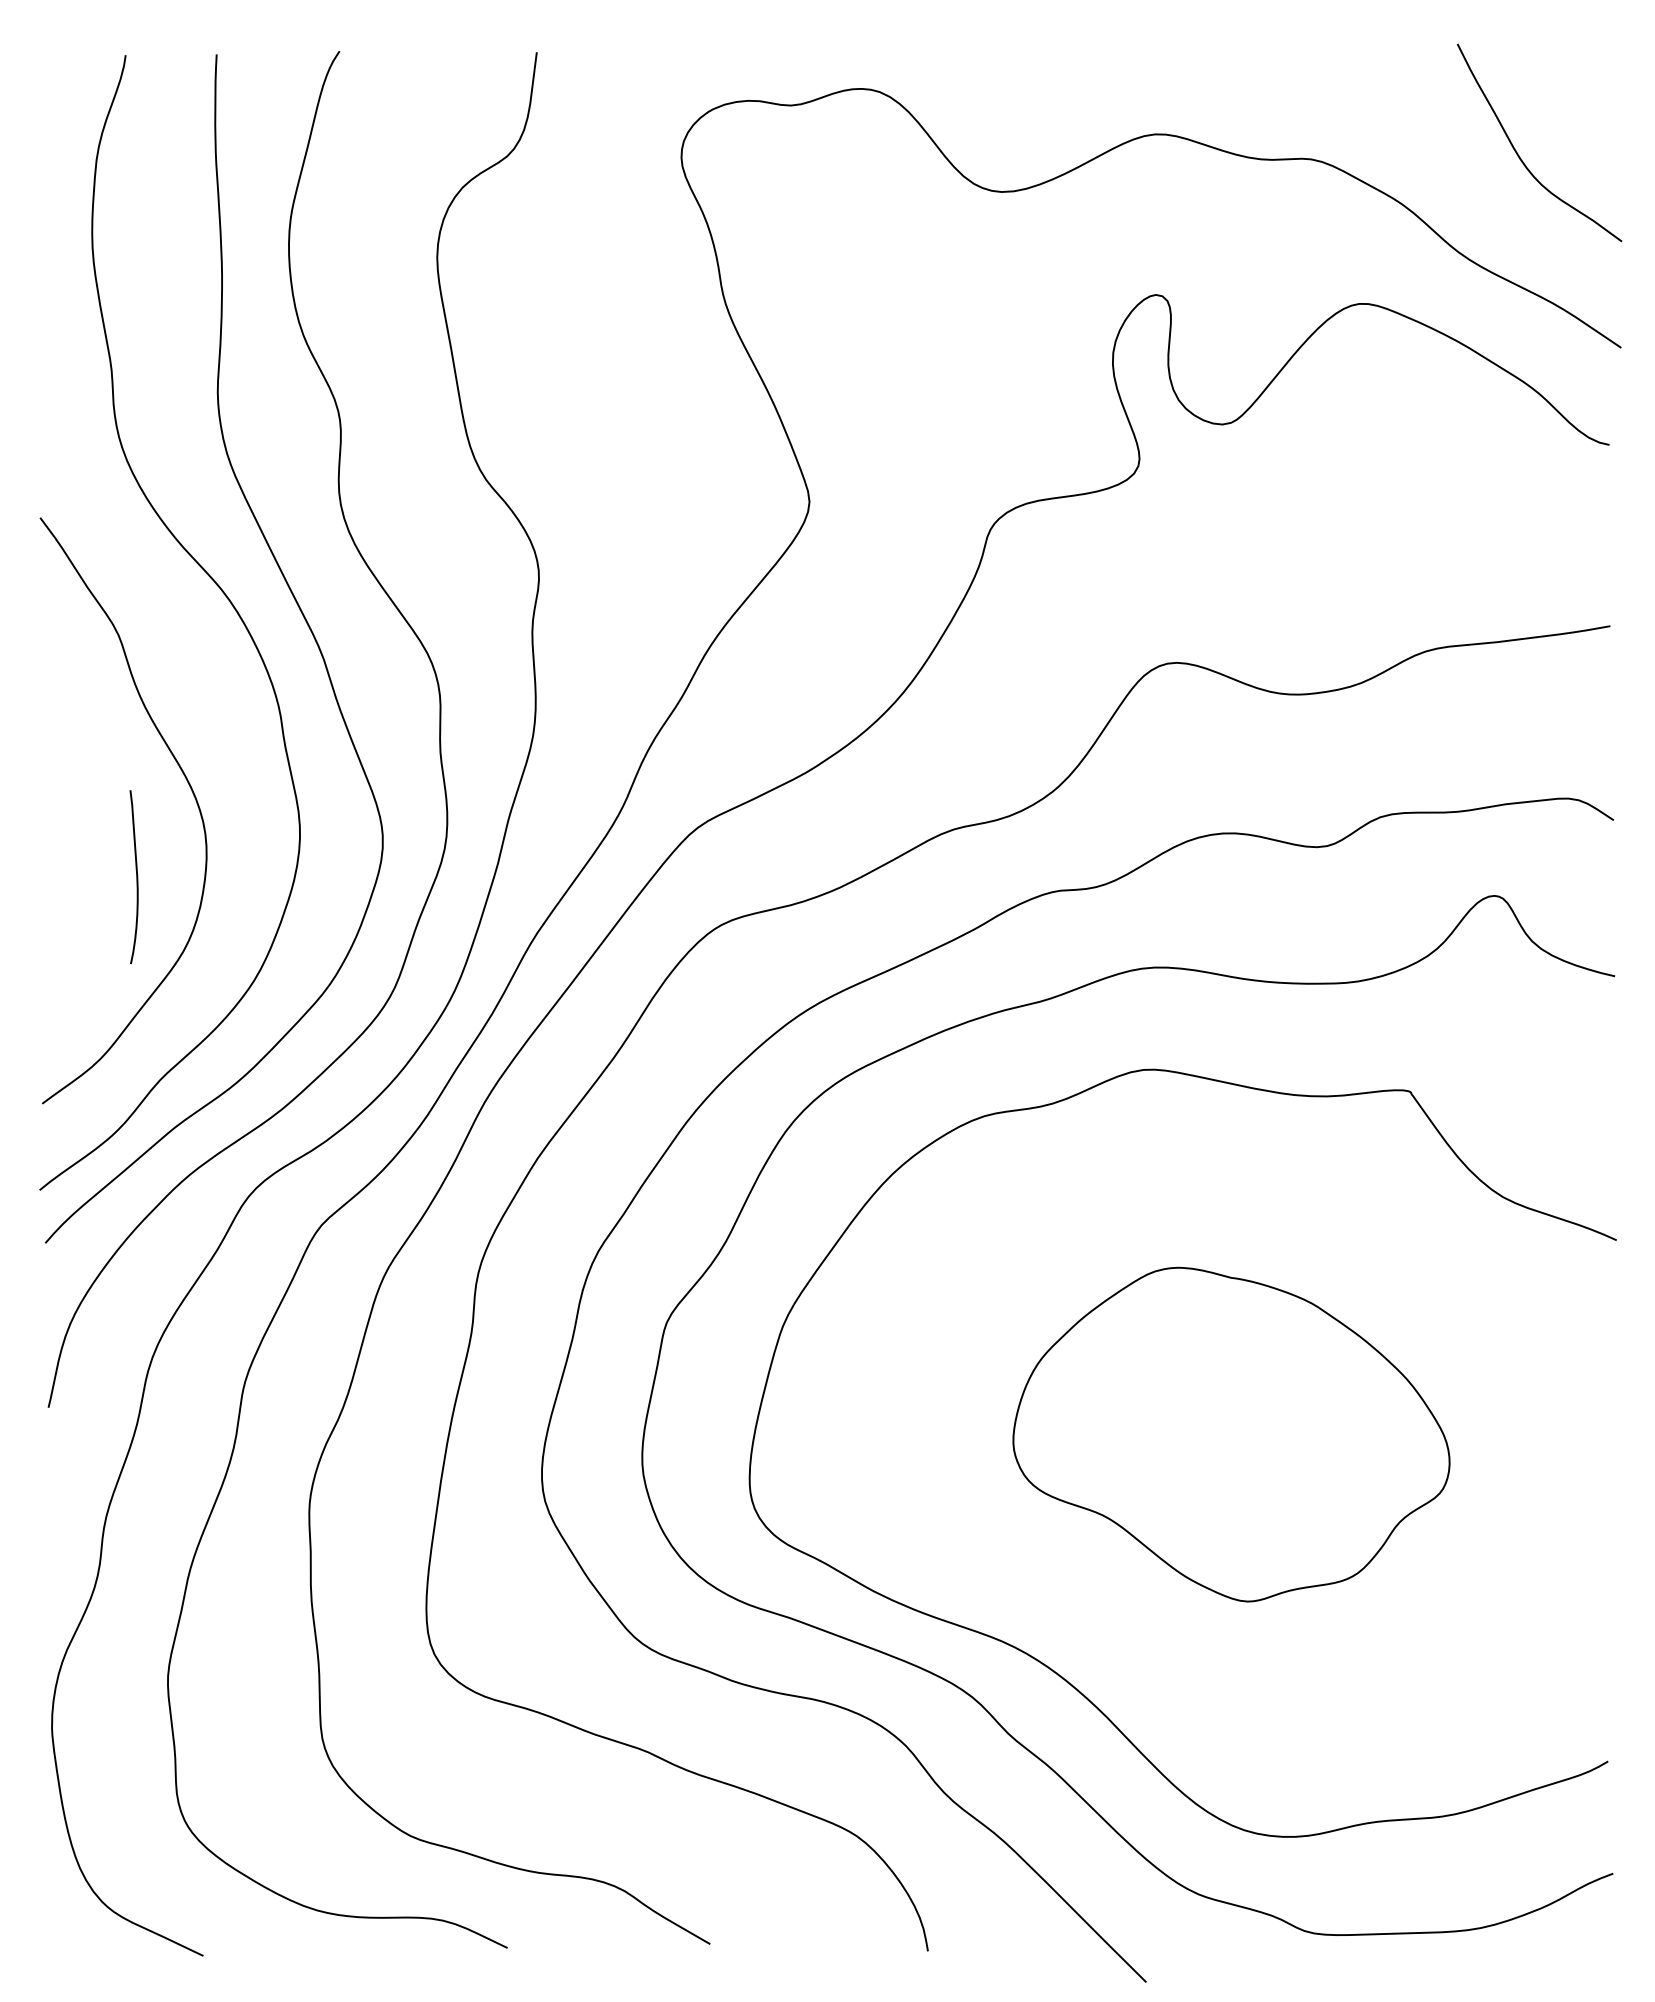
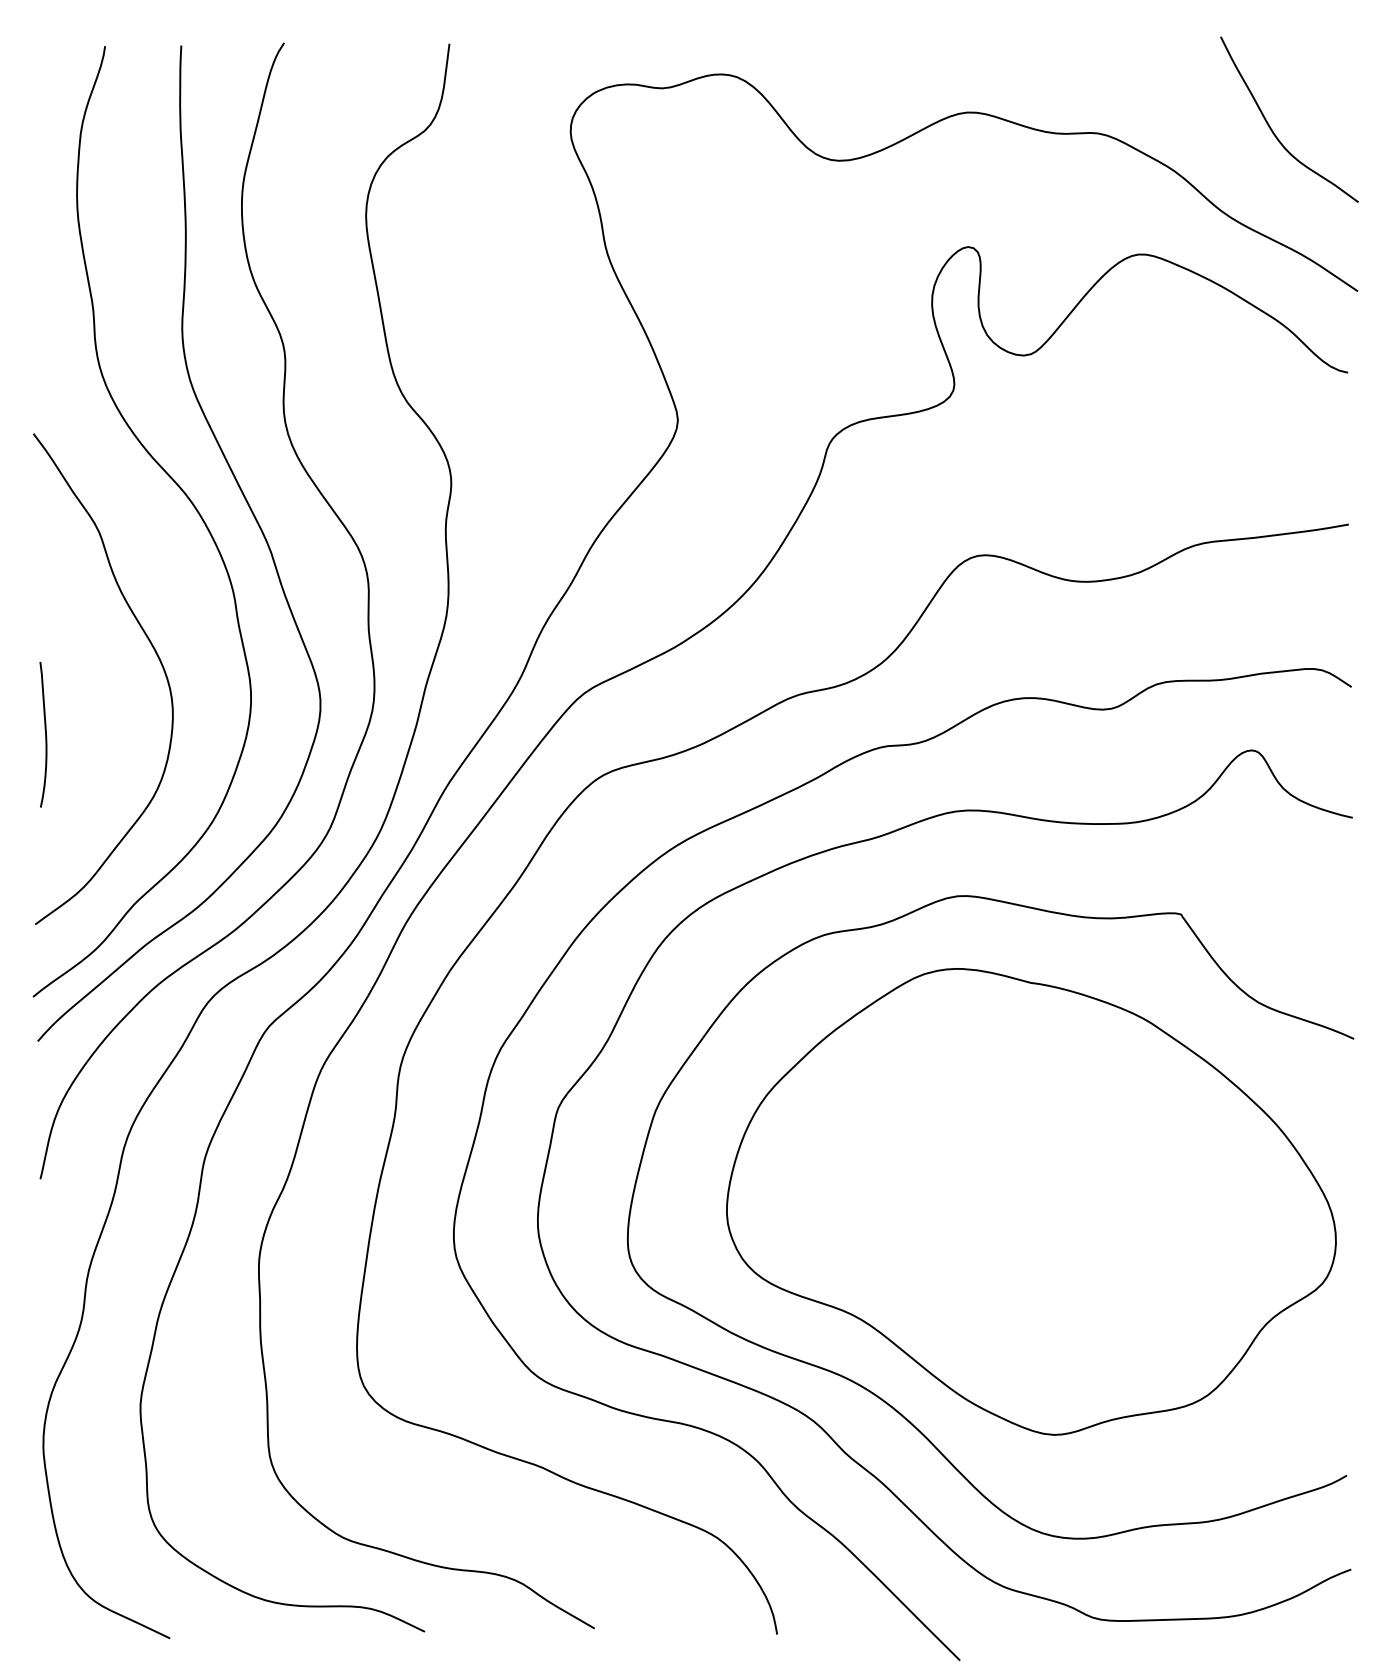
curve: (136, 877) -> (45, 735), moved
part: (1231, 1434) -> (1031, 1201), size x1.67

